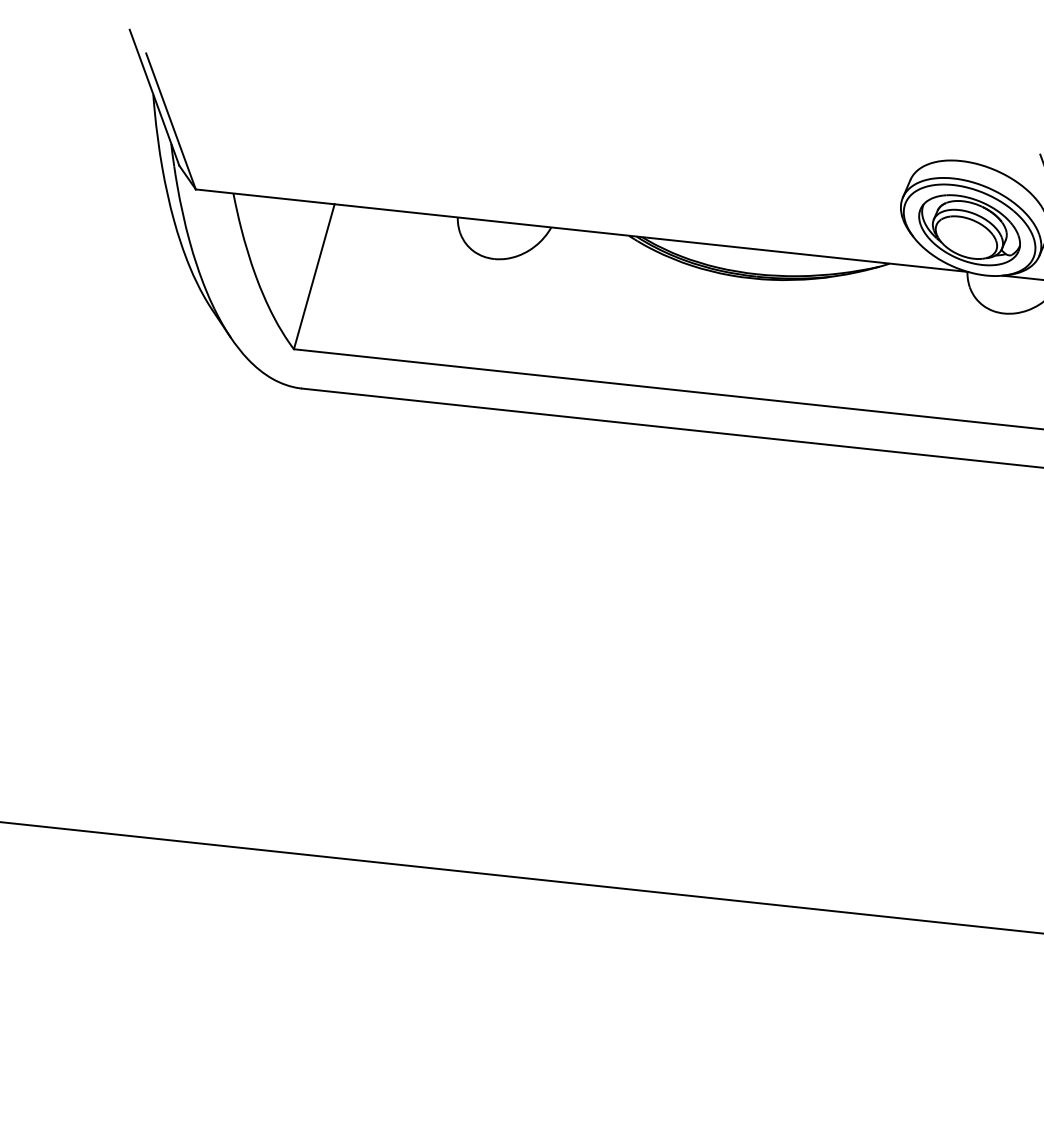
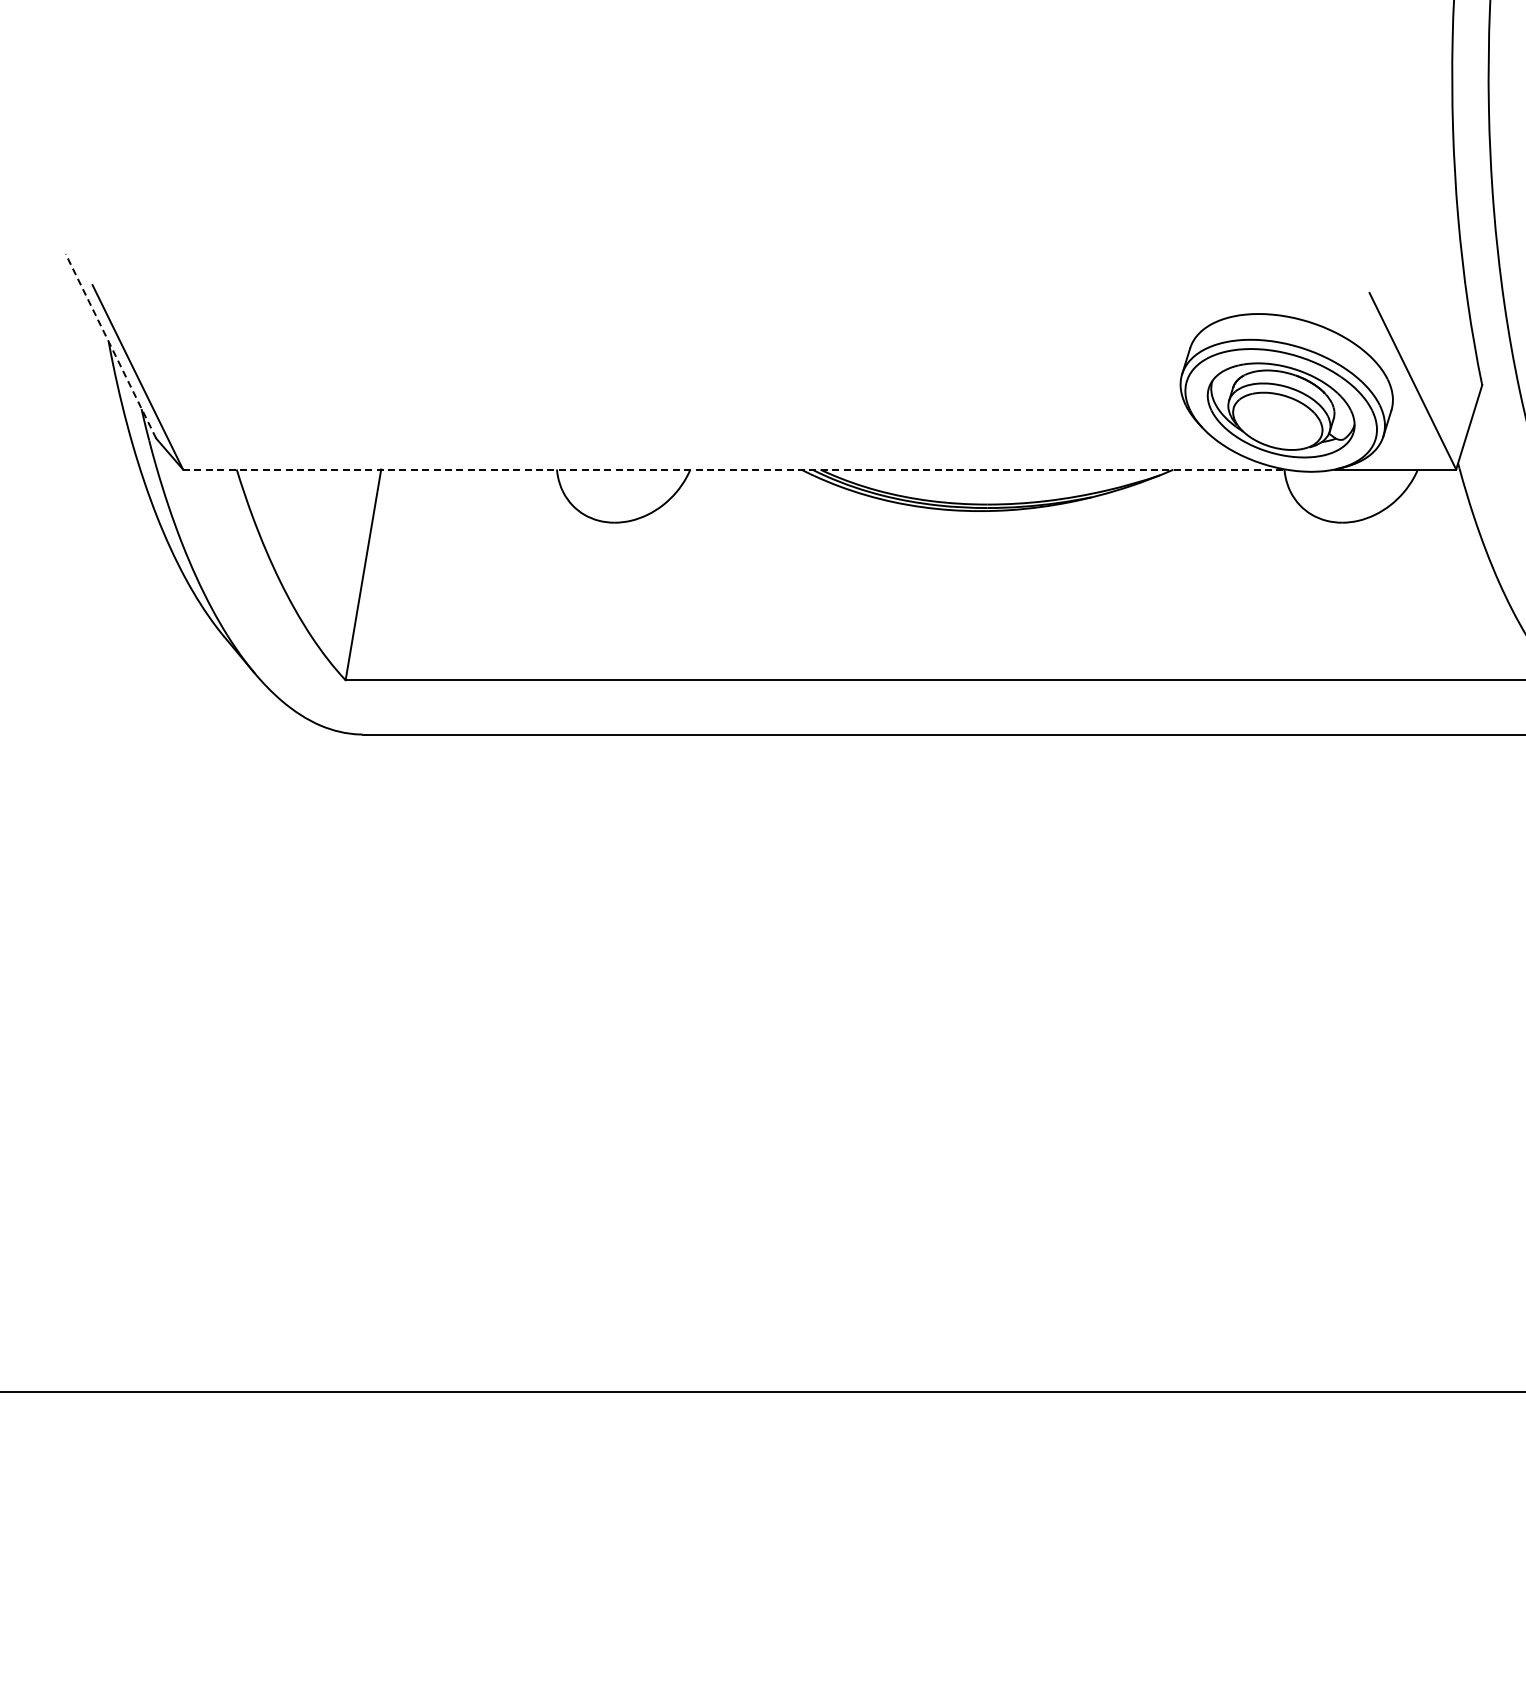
line: (154, 97) -> (110, 346), solid -> dashed
line: (582, 230) -> (734, 469), solid -> dashed

